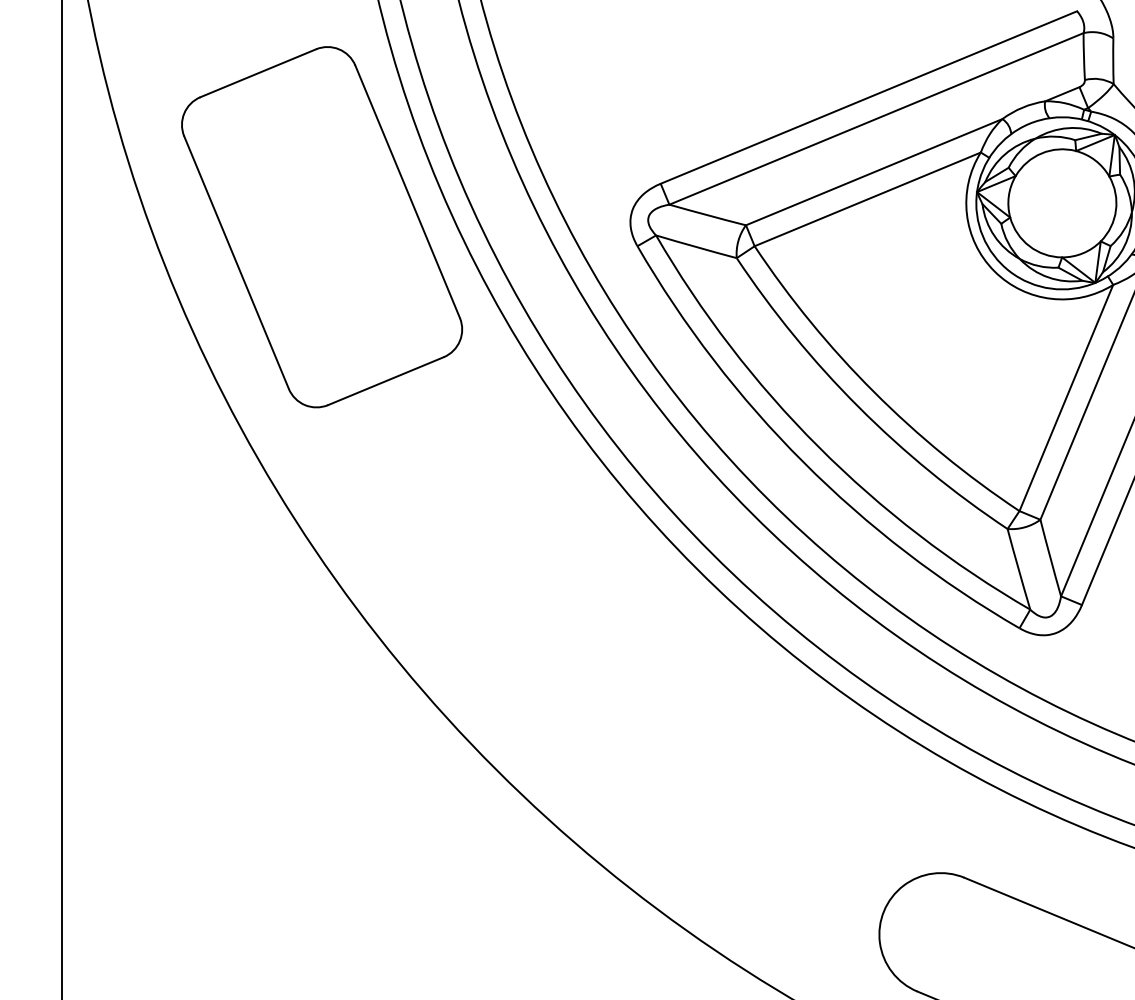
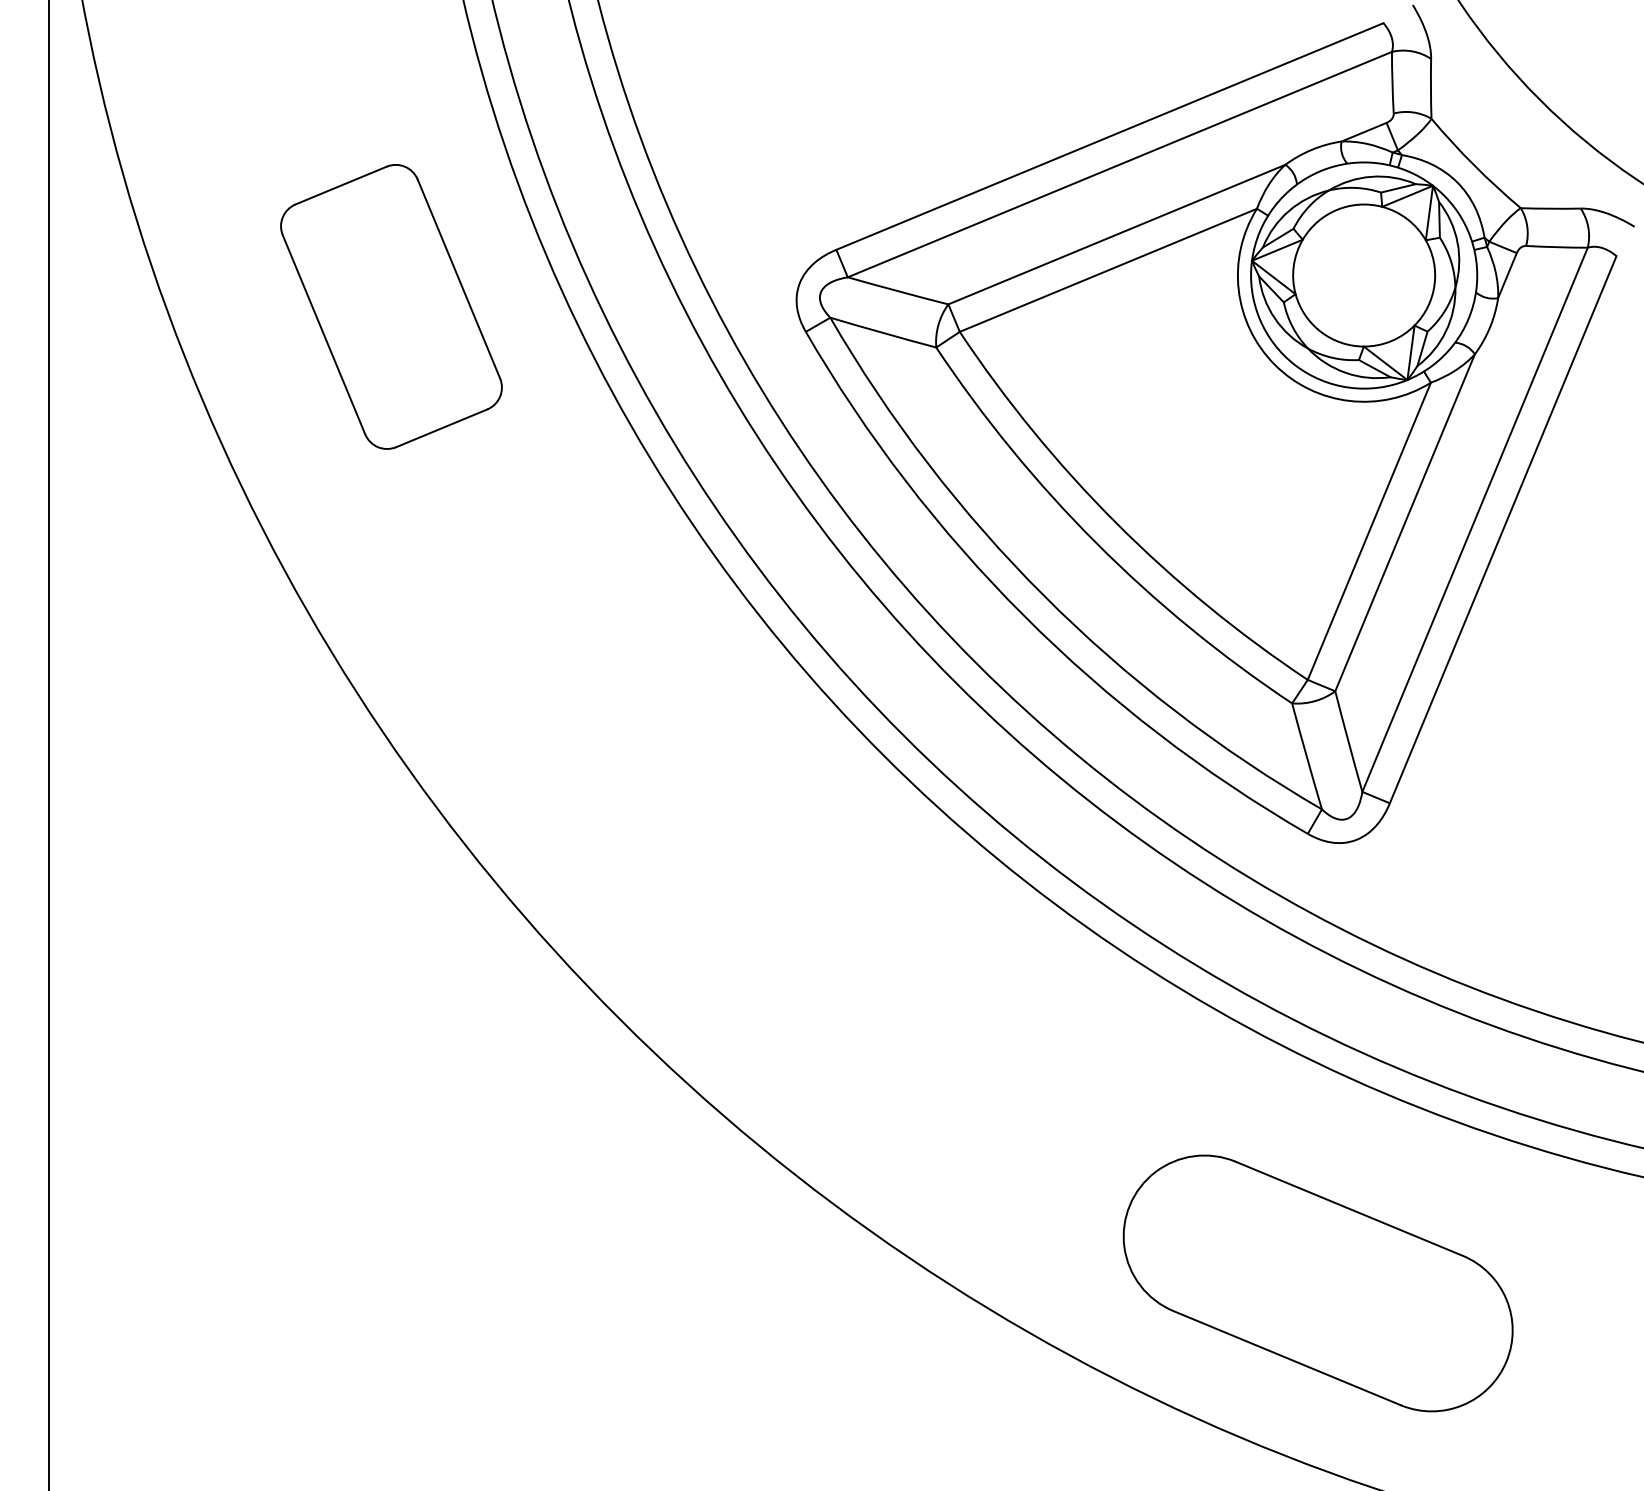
part: (322, 226) -> (391, 306), size x0.6

